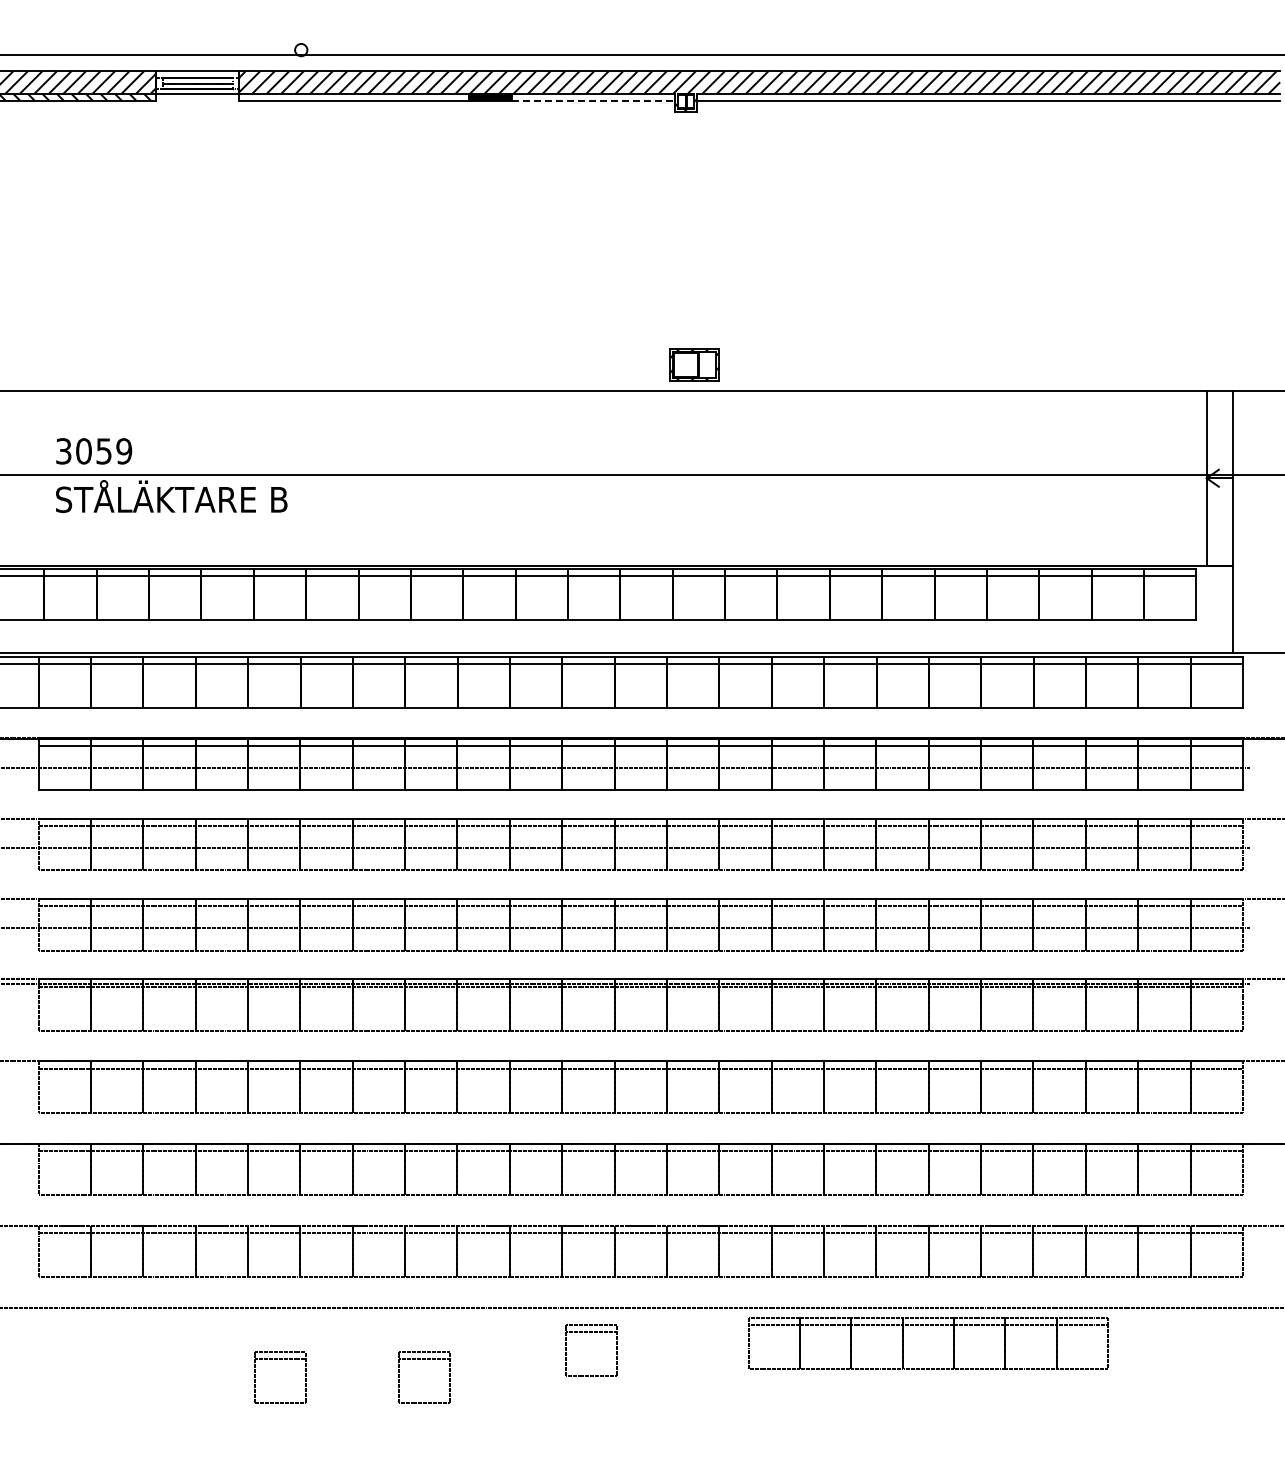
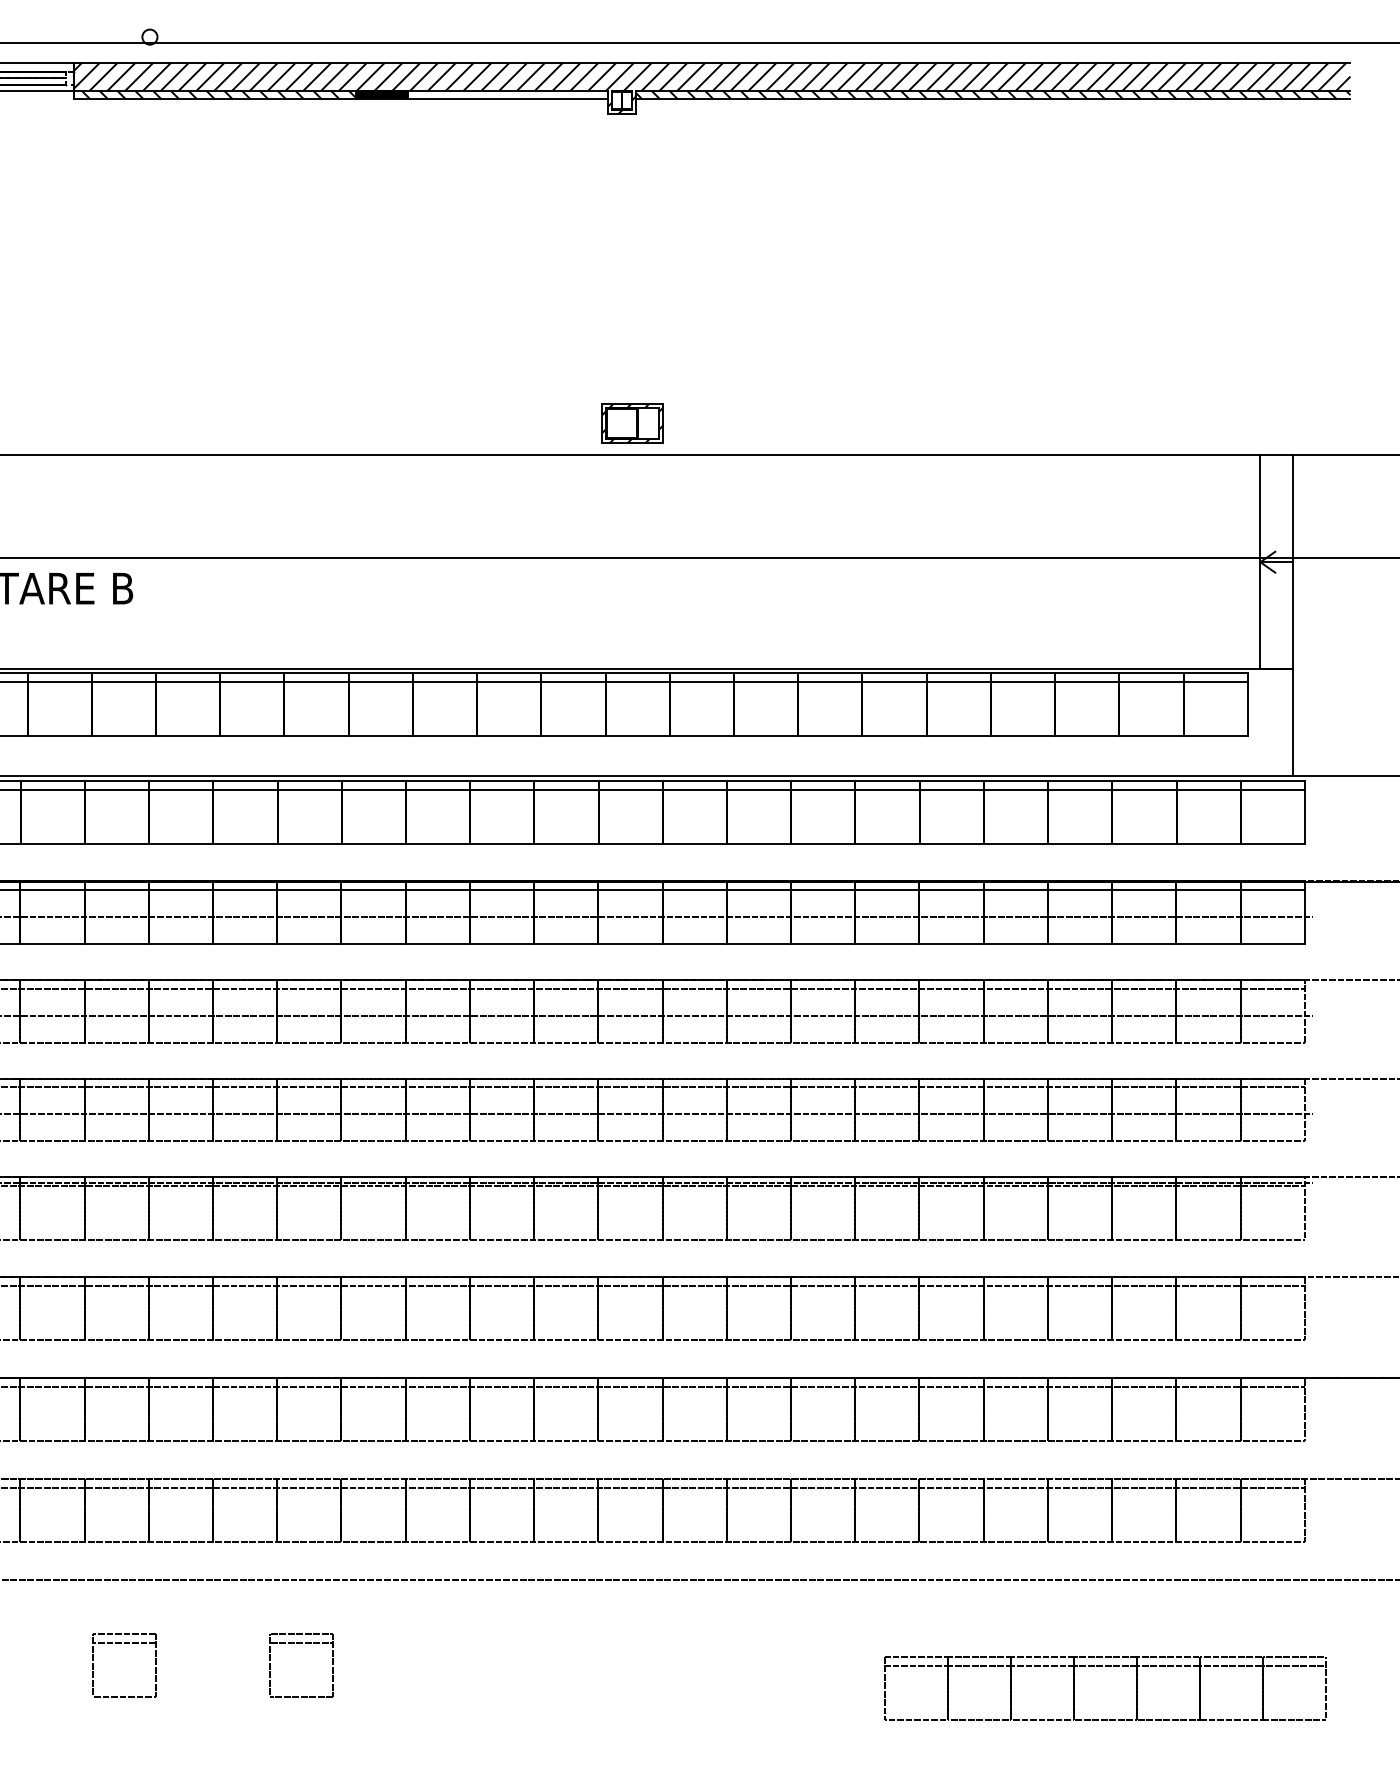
hatch: (357, 96) -> (218, 94), added
hatch: (988, 96) -> (992, 94), added
line: (593, 100) -> (508, 98), dashed -> solid
part: (928, 1325) -> (1105, 1666), moved
part: (591, 1332) -> (505, 1609), removed

